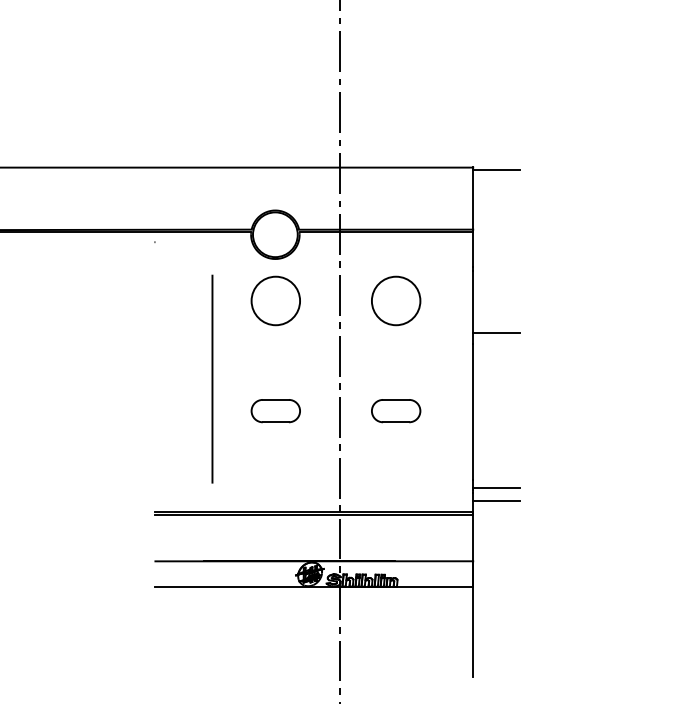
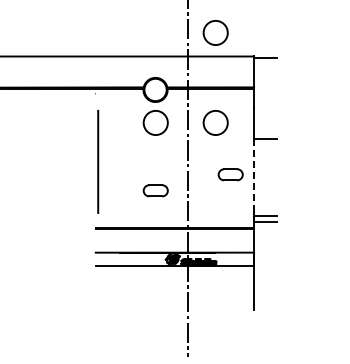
circle: (395, 119) -> (215, 32), added
line: (213, 378) -> (98, 161), moved
part: (275, 410) -> (155, 190), moved
part: (395, 410) -> (230, 174), moved
line: (473, 412) -> (254, 178), solid -> dashed

